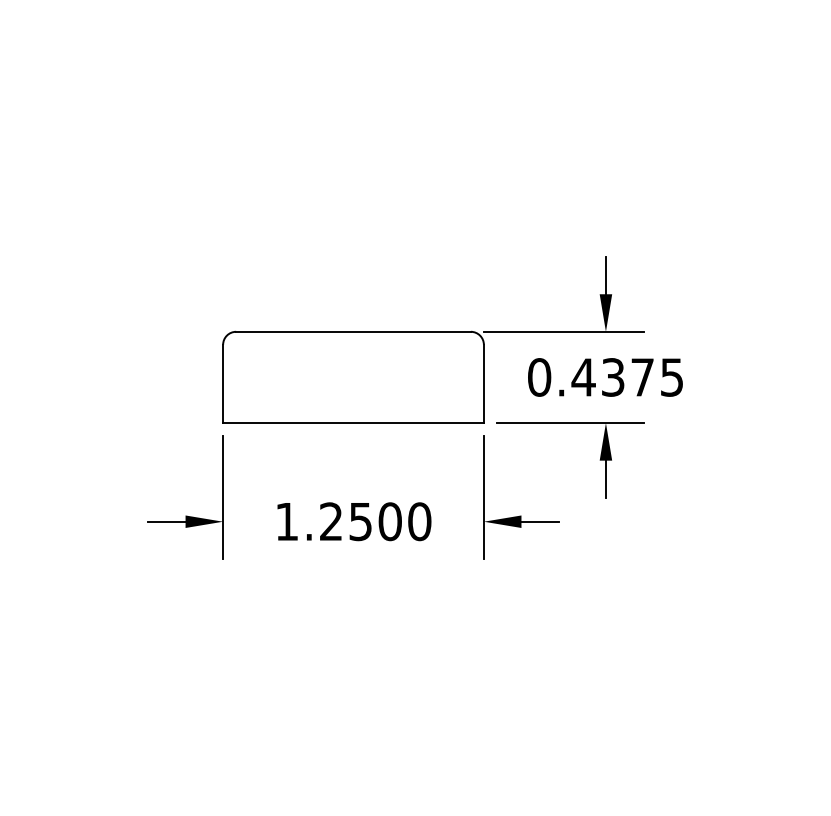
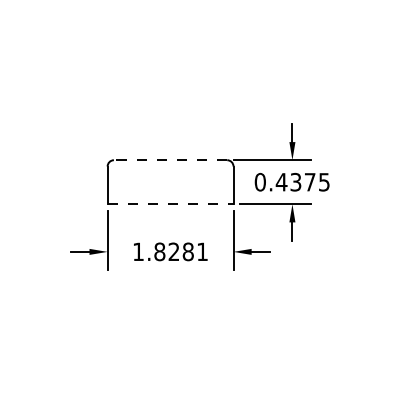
line: (353, 332) -> (170, 160), solid -> dashed
line: (353, 423) -> (170, 204), solid -> dashed
text: (376, 520) -> (181, 251), 1.2500 -> 1.8281

